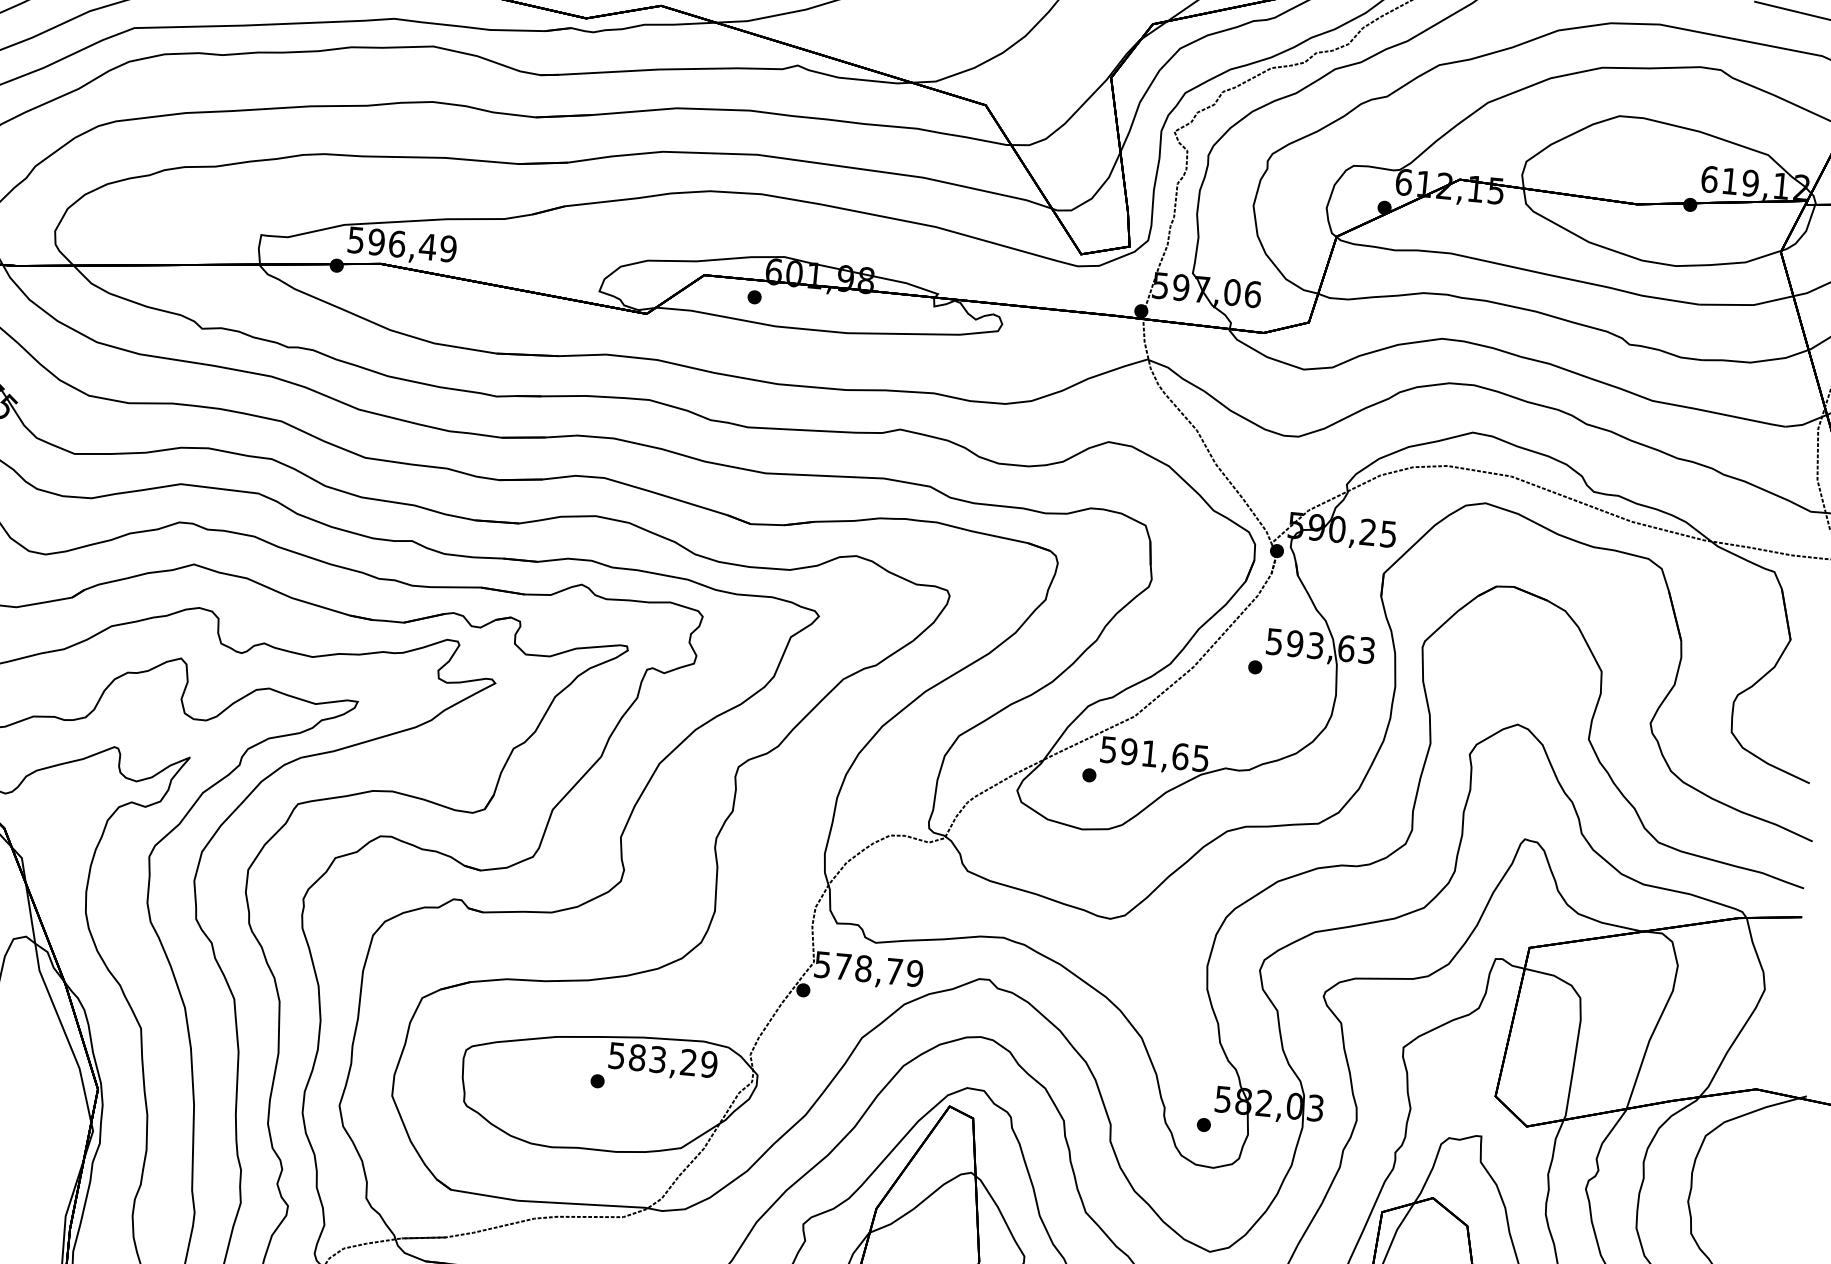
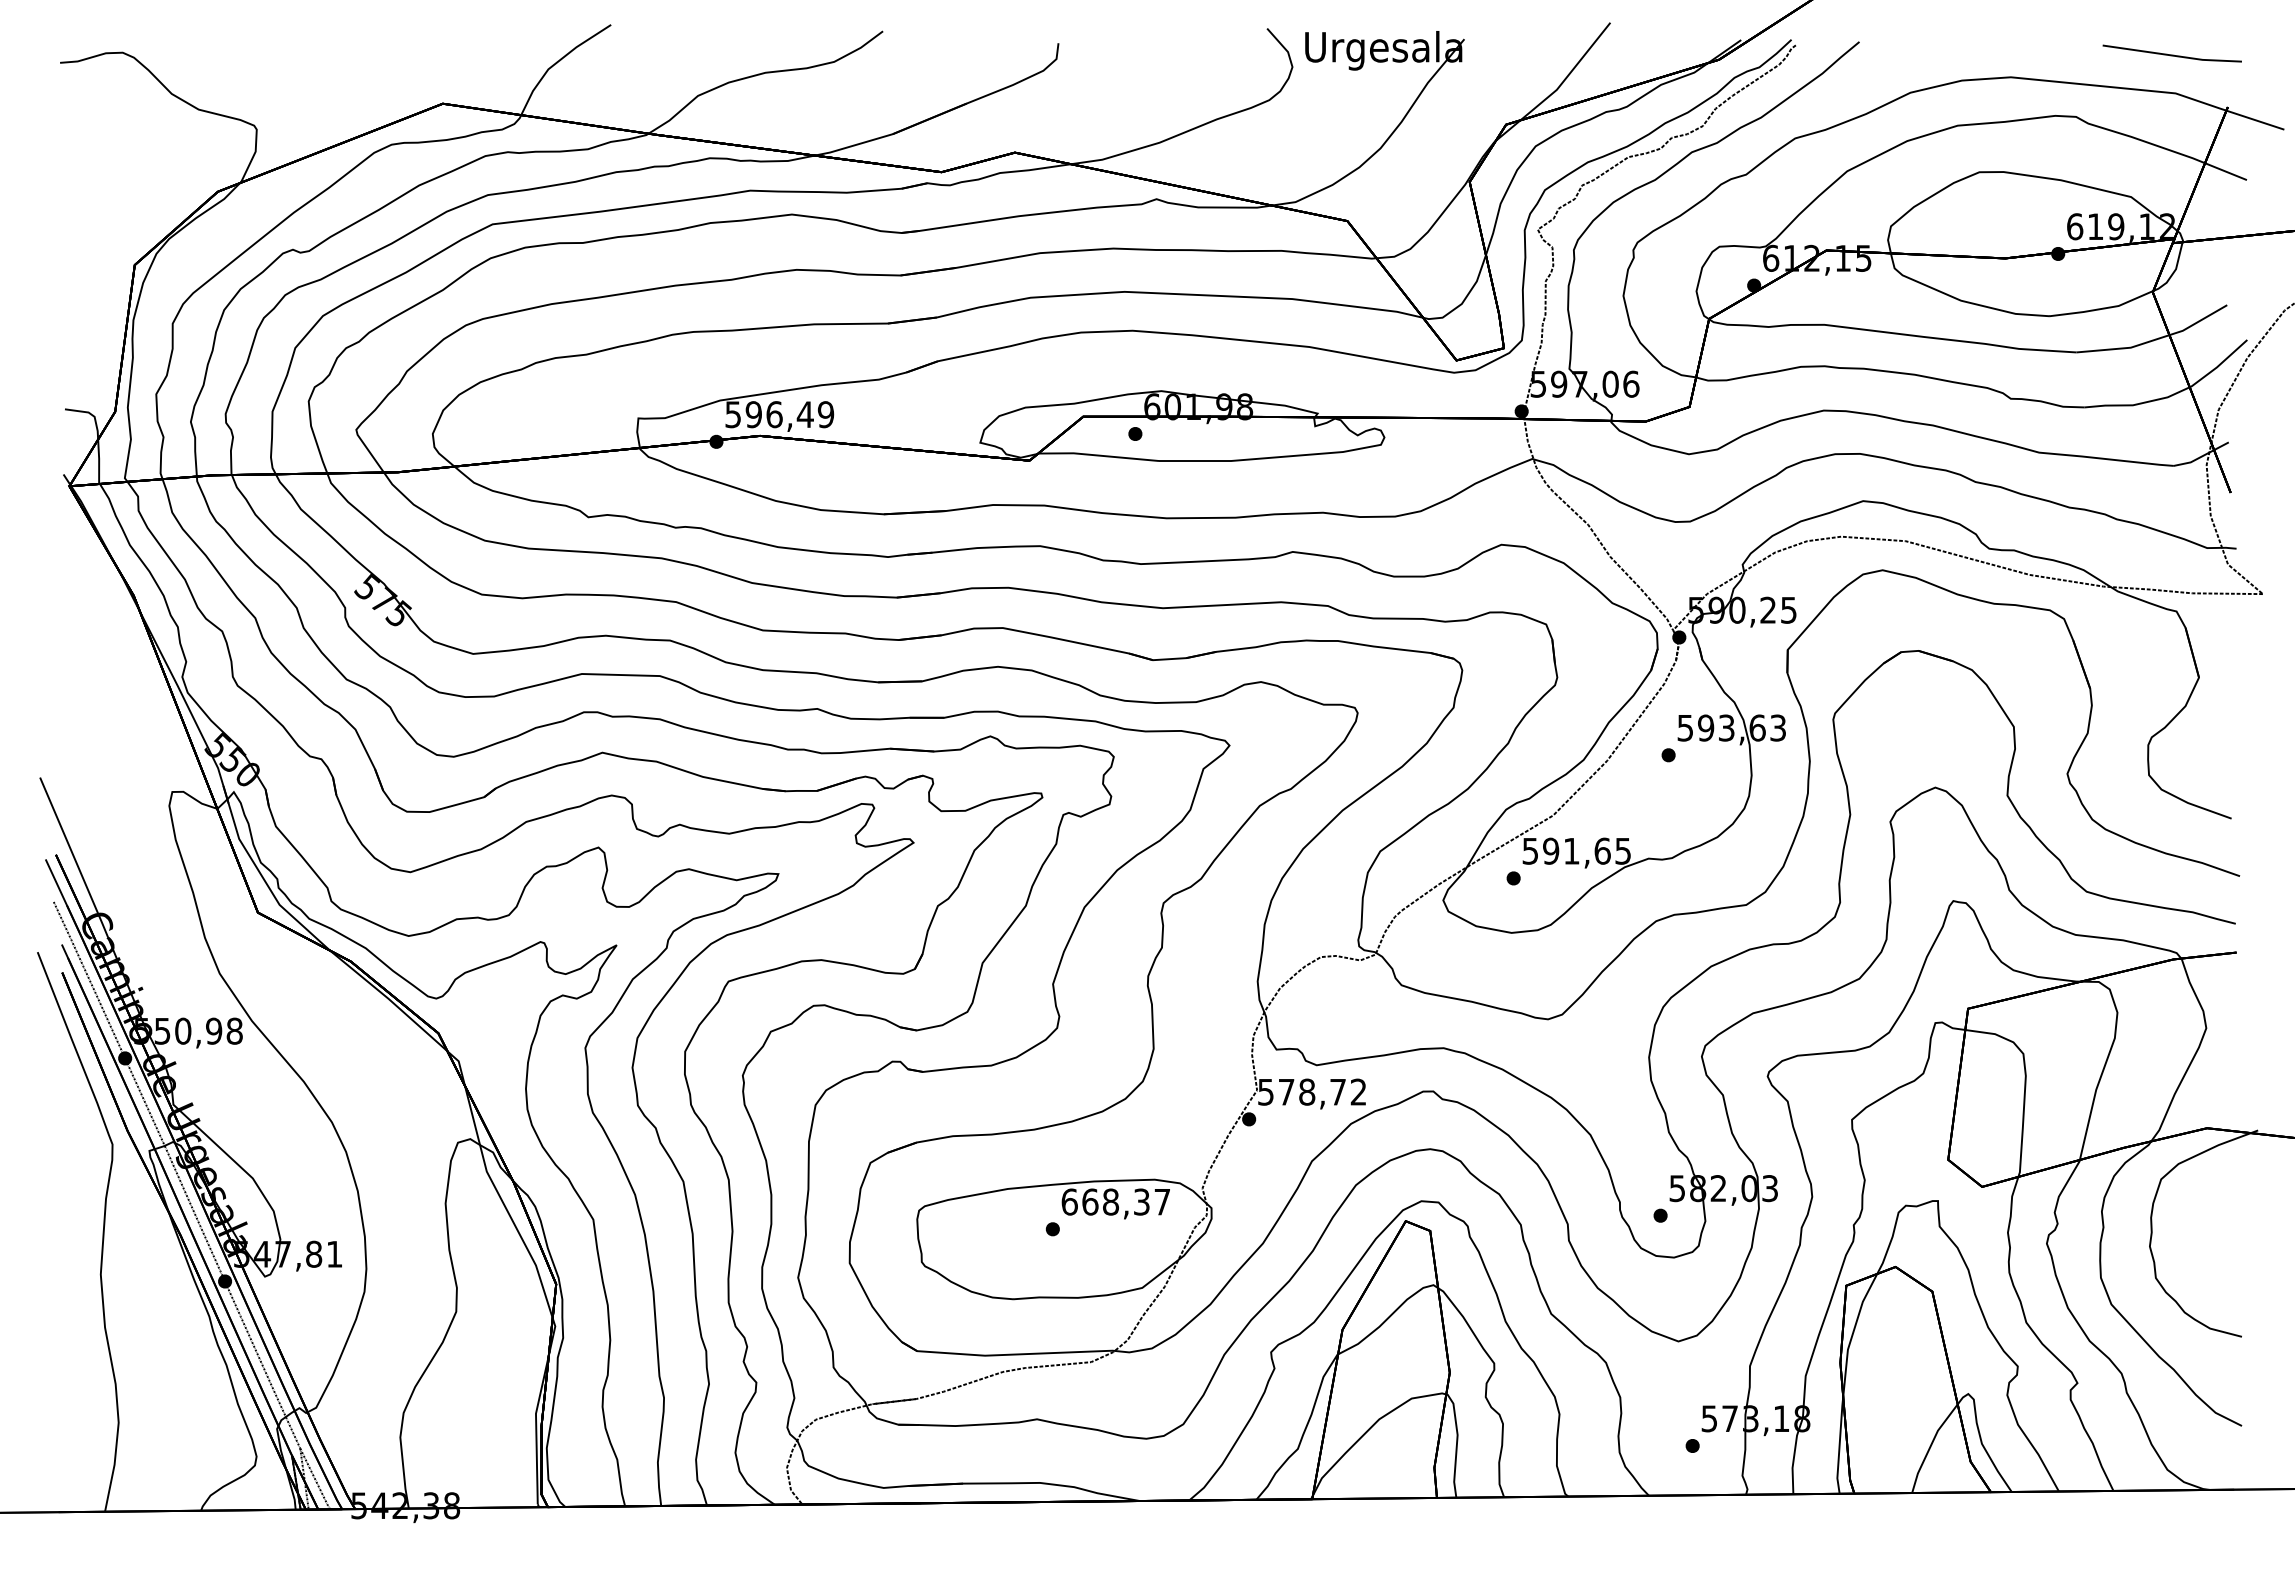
text: (914, 972) -> (1358, 1091), 578,79 -> 578,72
text: (662, 1059) -> (1115, 1201), 583,29 -> 668,37

